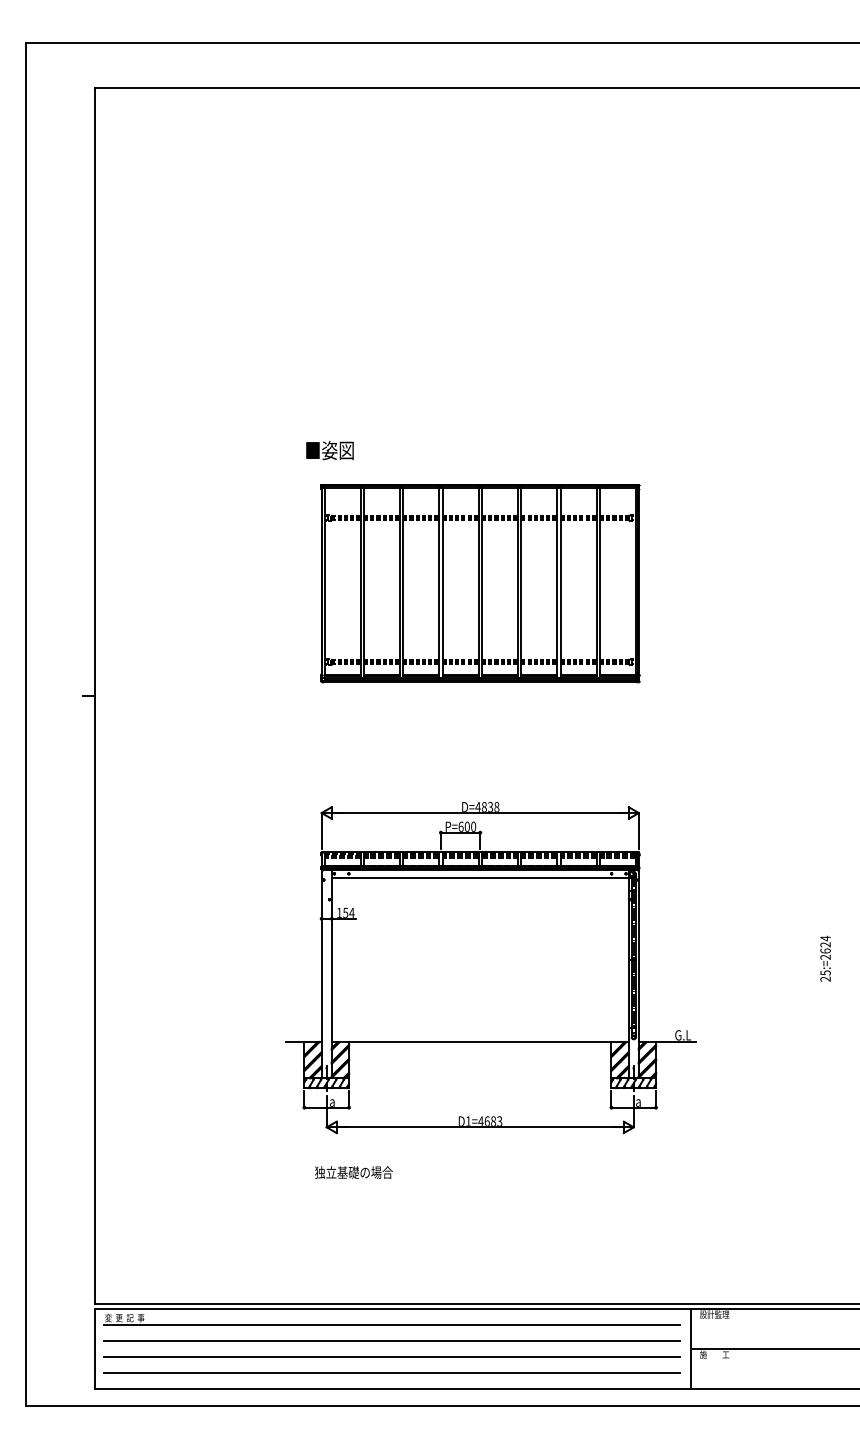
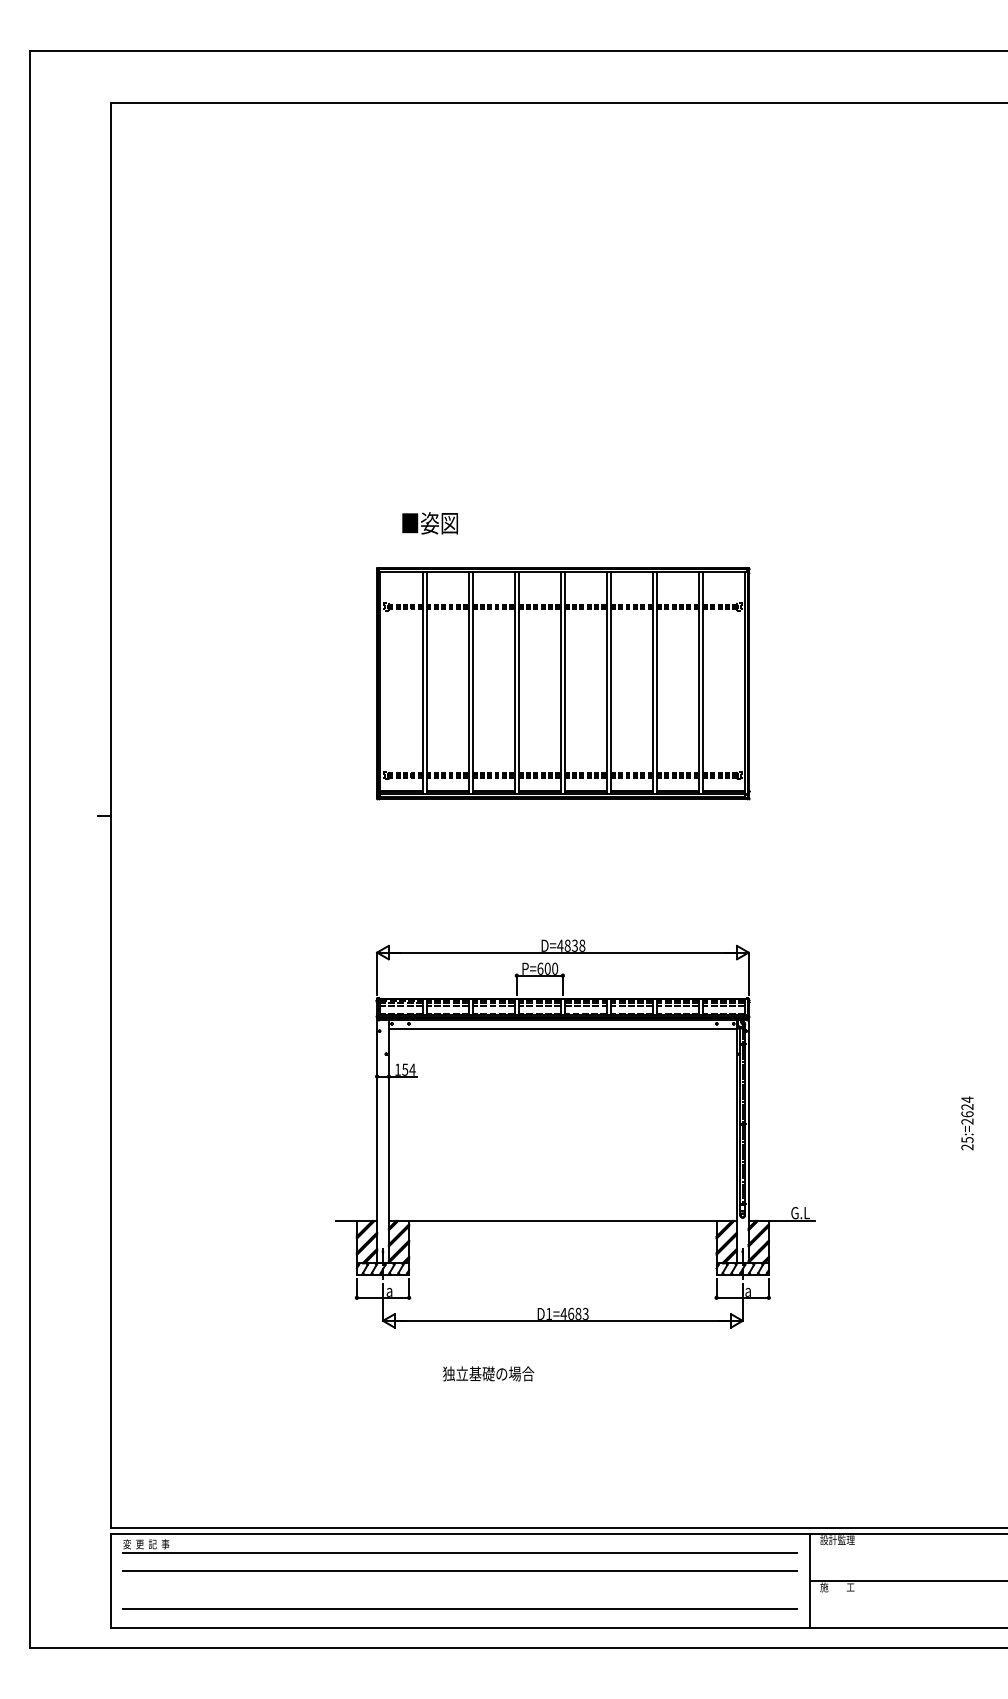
text: (329, 450) -> (429, 523), moved
text: (353, 1172) -> (488, 1373), moved
line: (391, 1357) -> (458, 1590), removed

